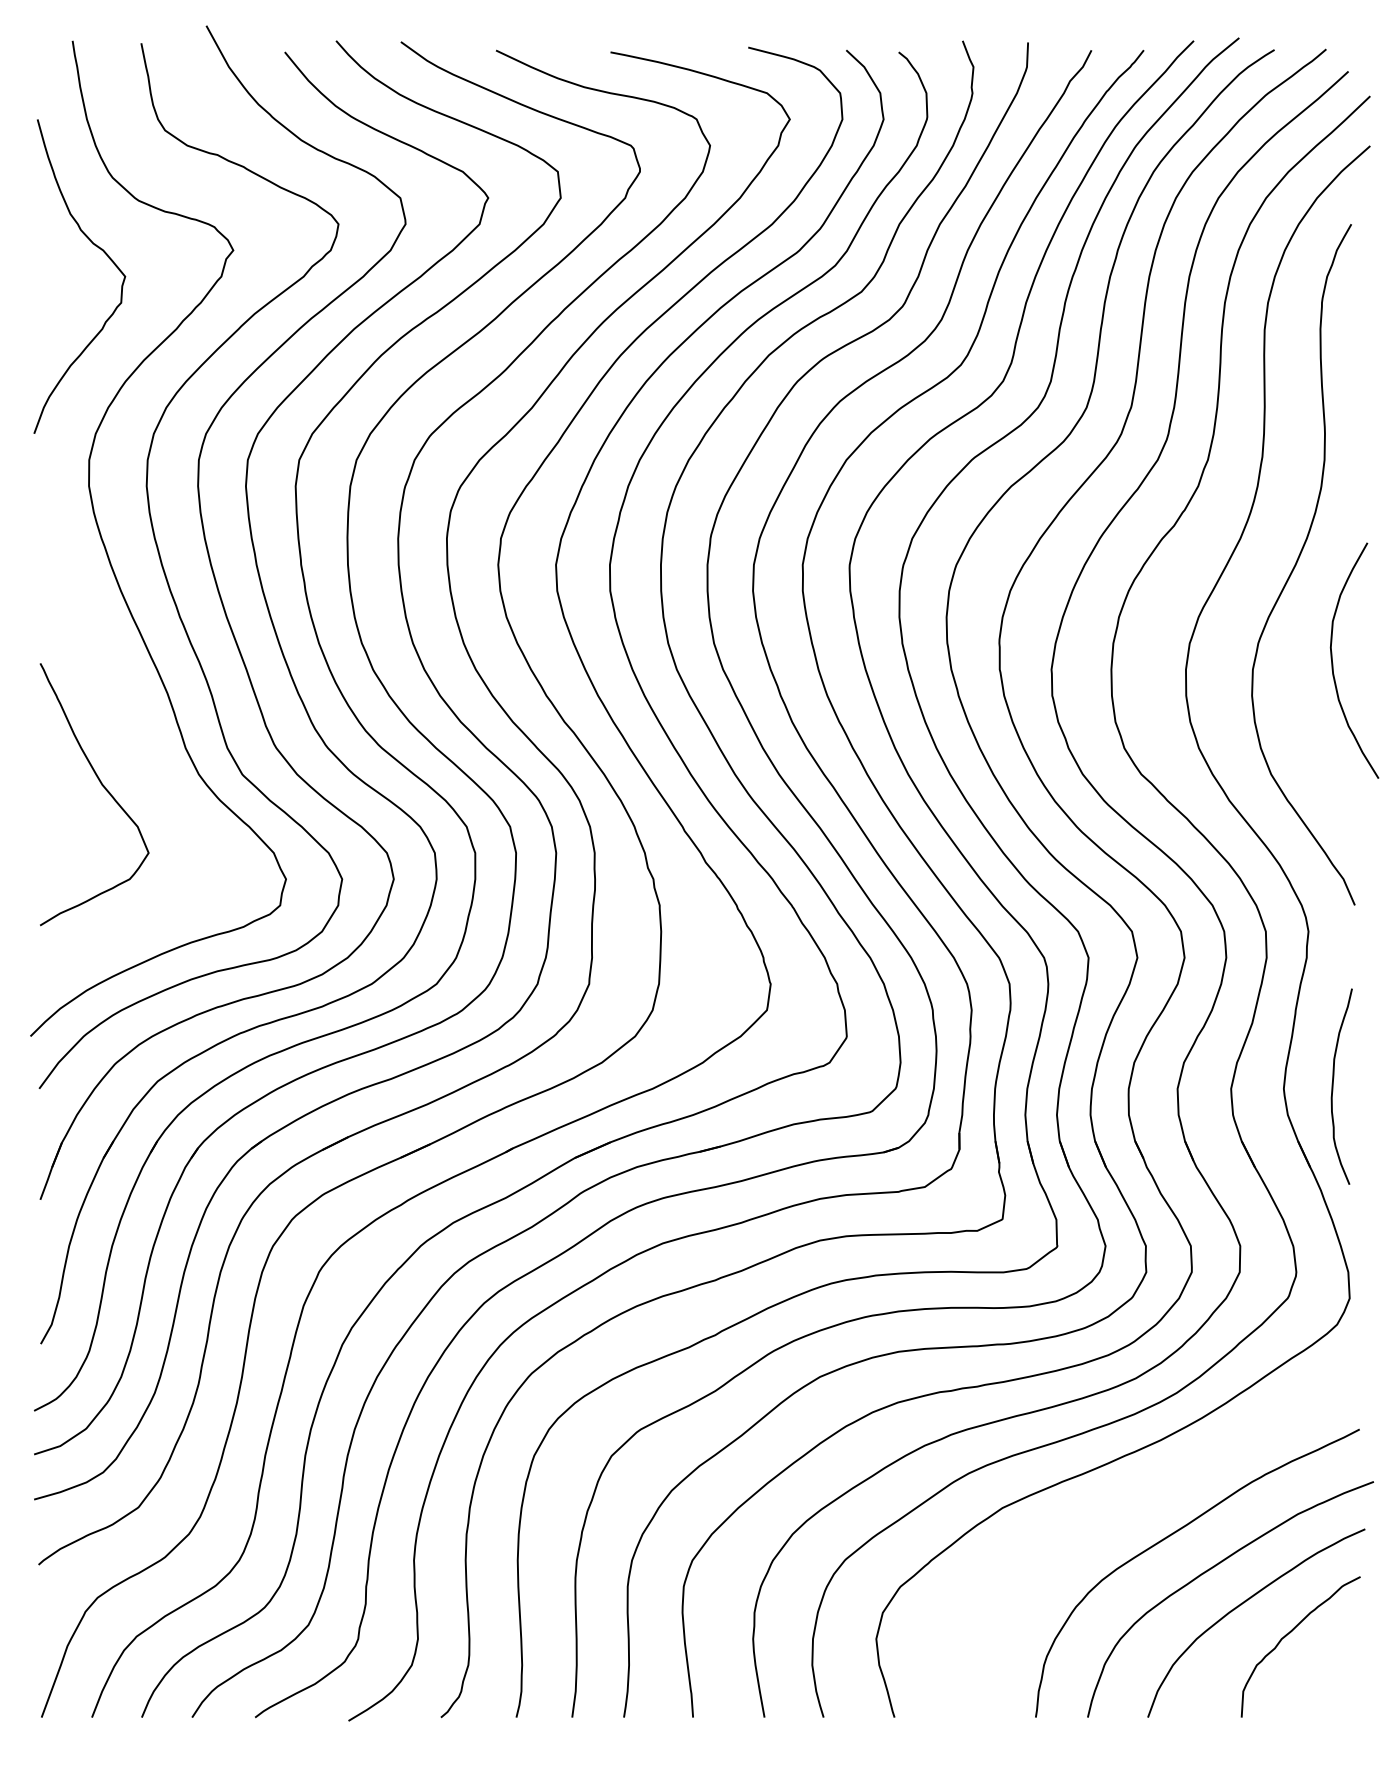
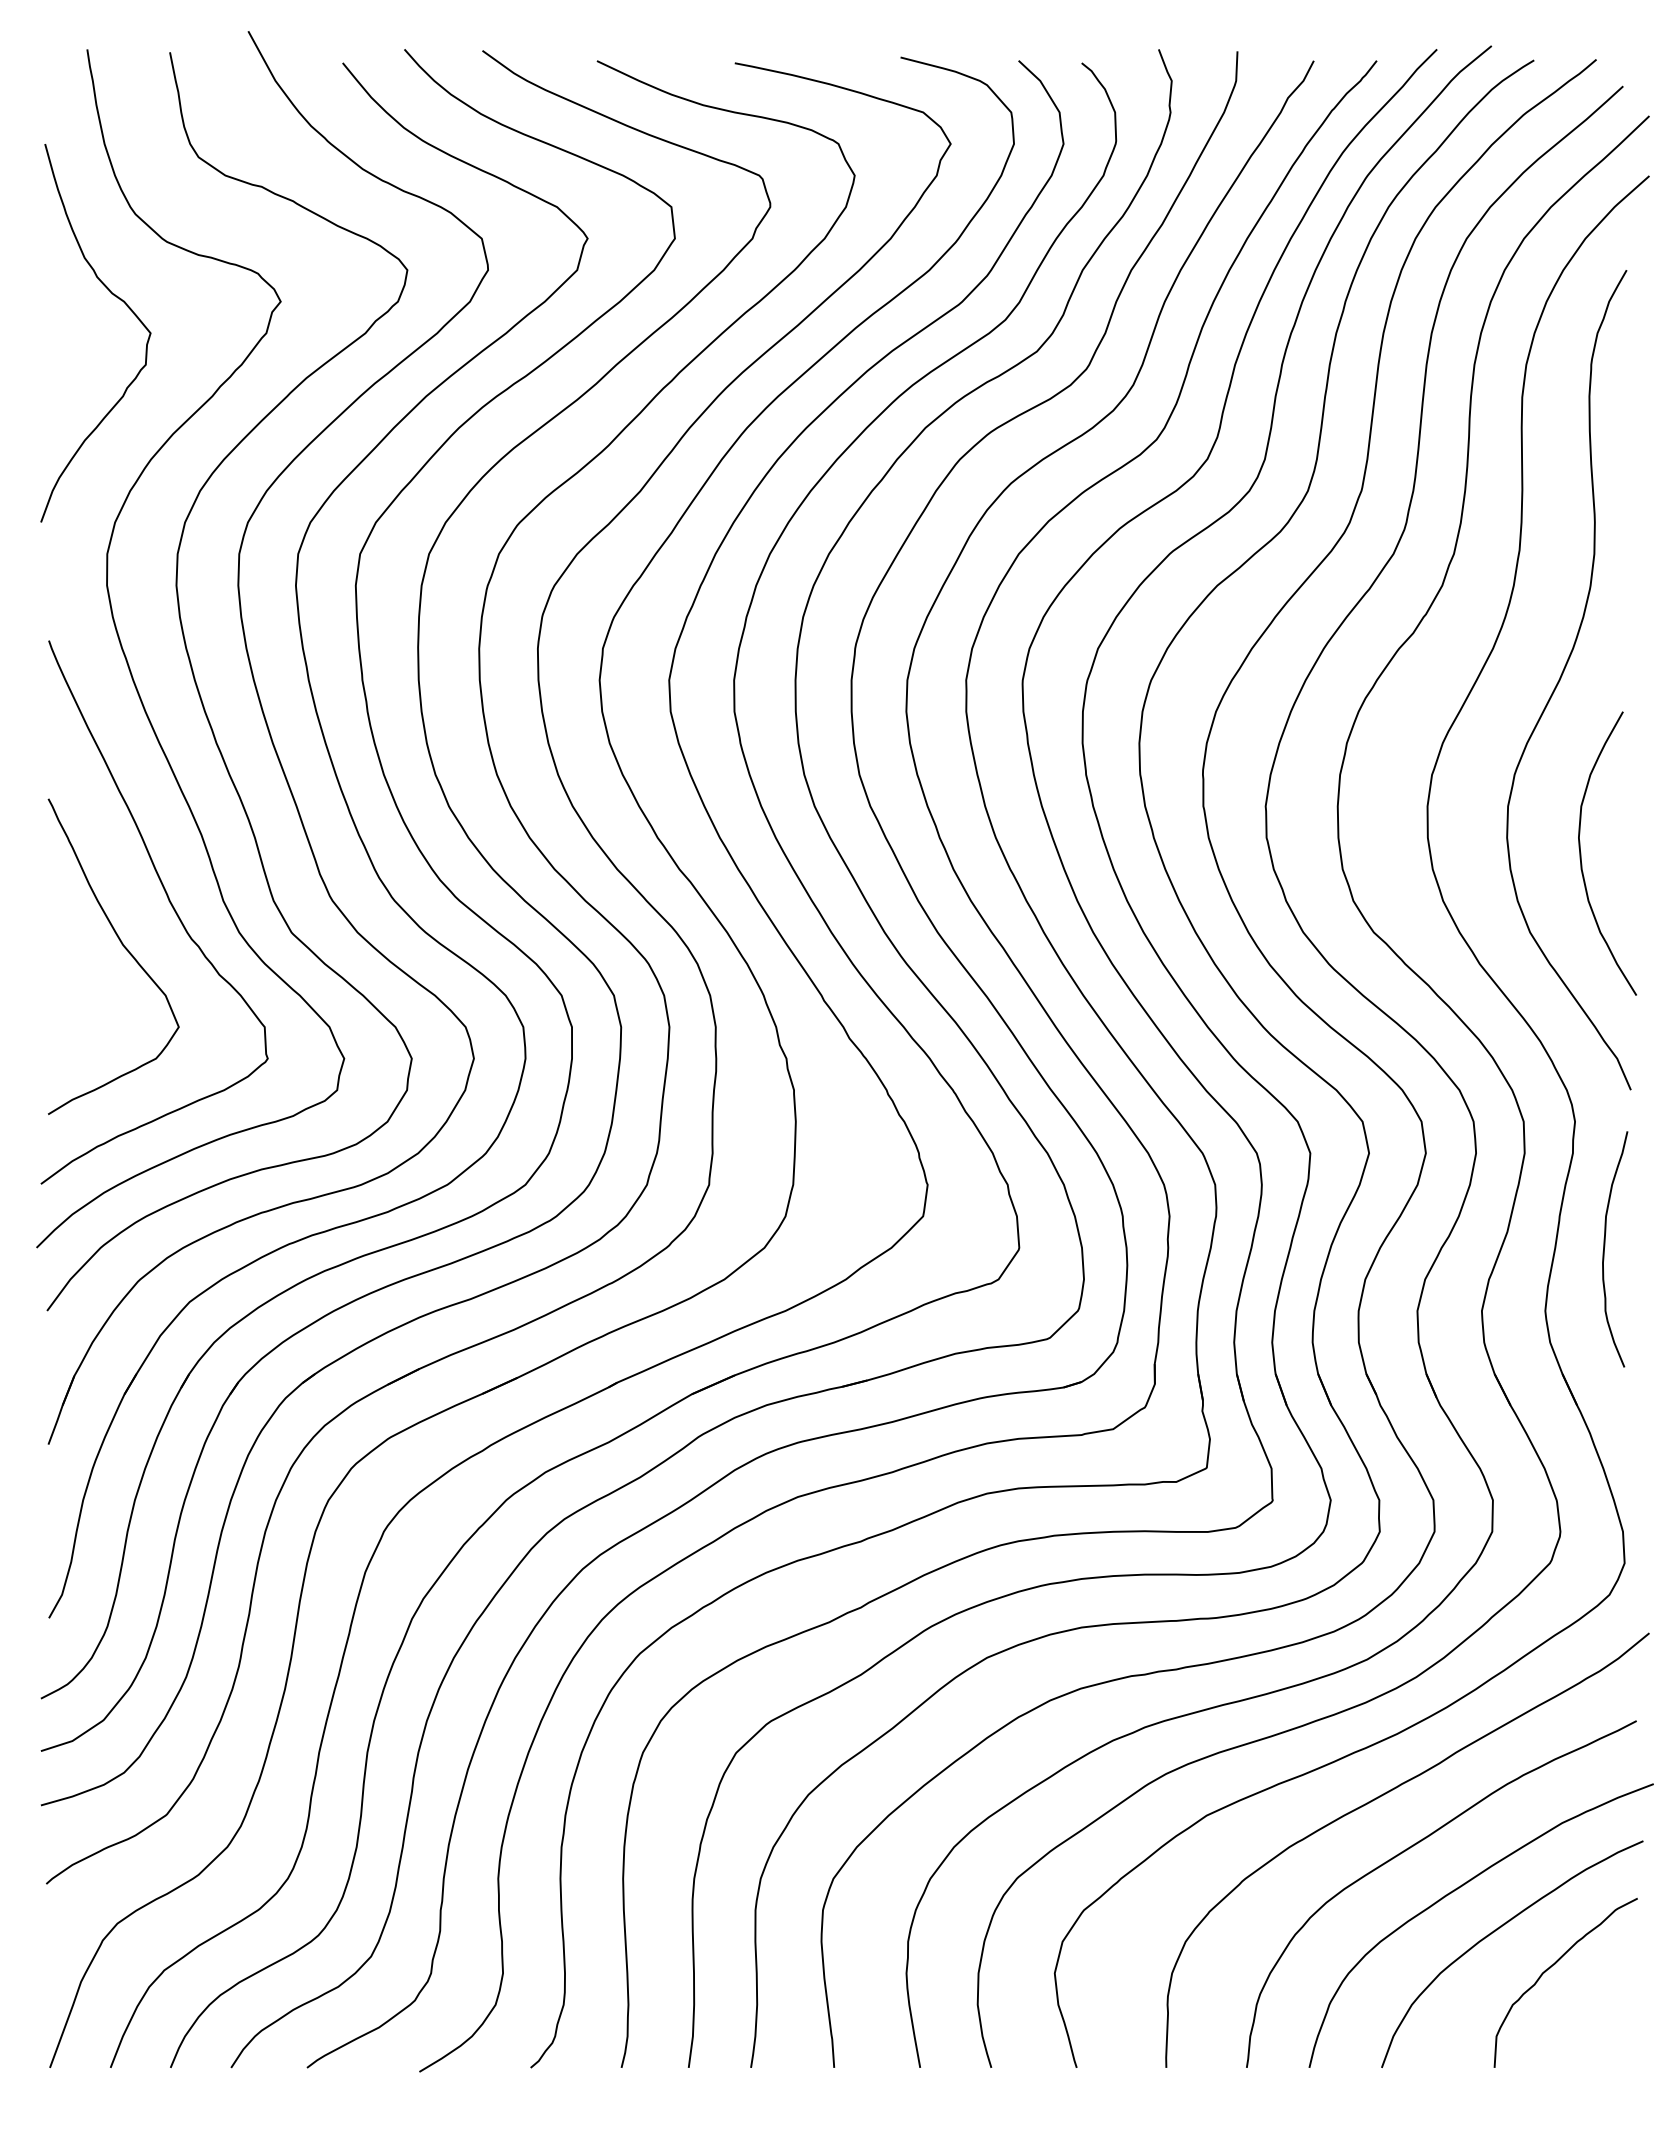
curve: (1332, 660) -> (1581, 853), moved
curve: (140, 748) -> (168, 901), added
curve: (1333, 1084) -> (1605, 1246), moved
curve: (1146, 1492) -> (1380, 1797), added

